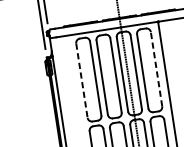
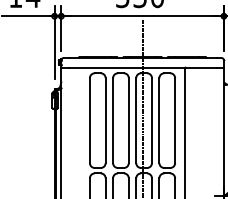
line: (156, 69) -> (175, 120), dashed -> solid
line: (81, 81) -> (89, 121), dashed -> solid

